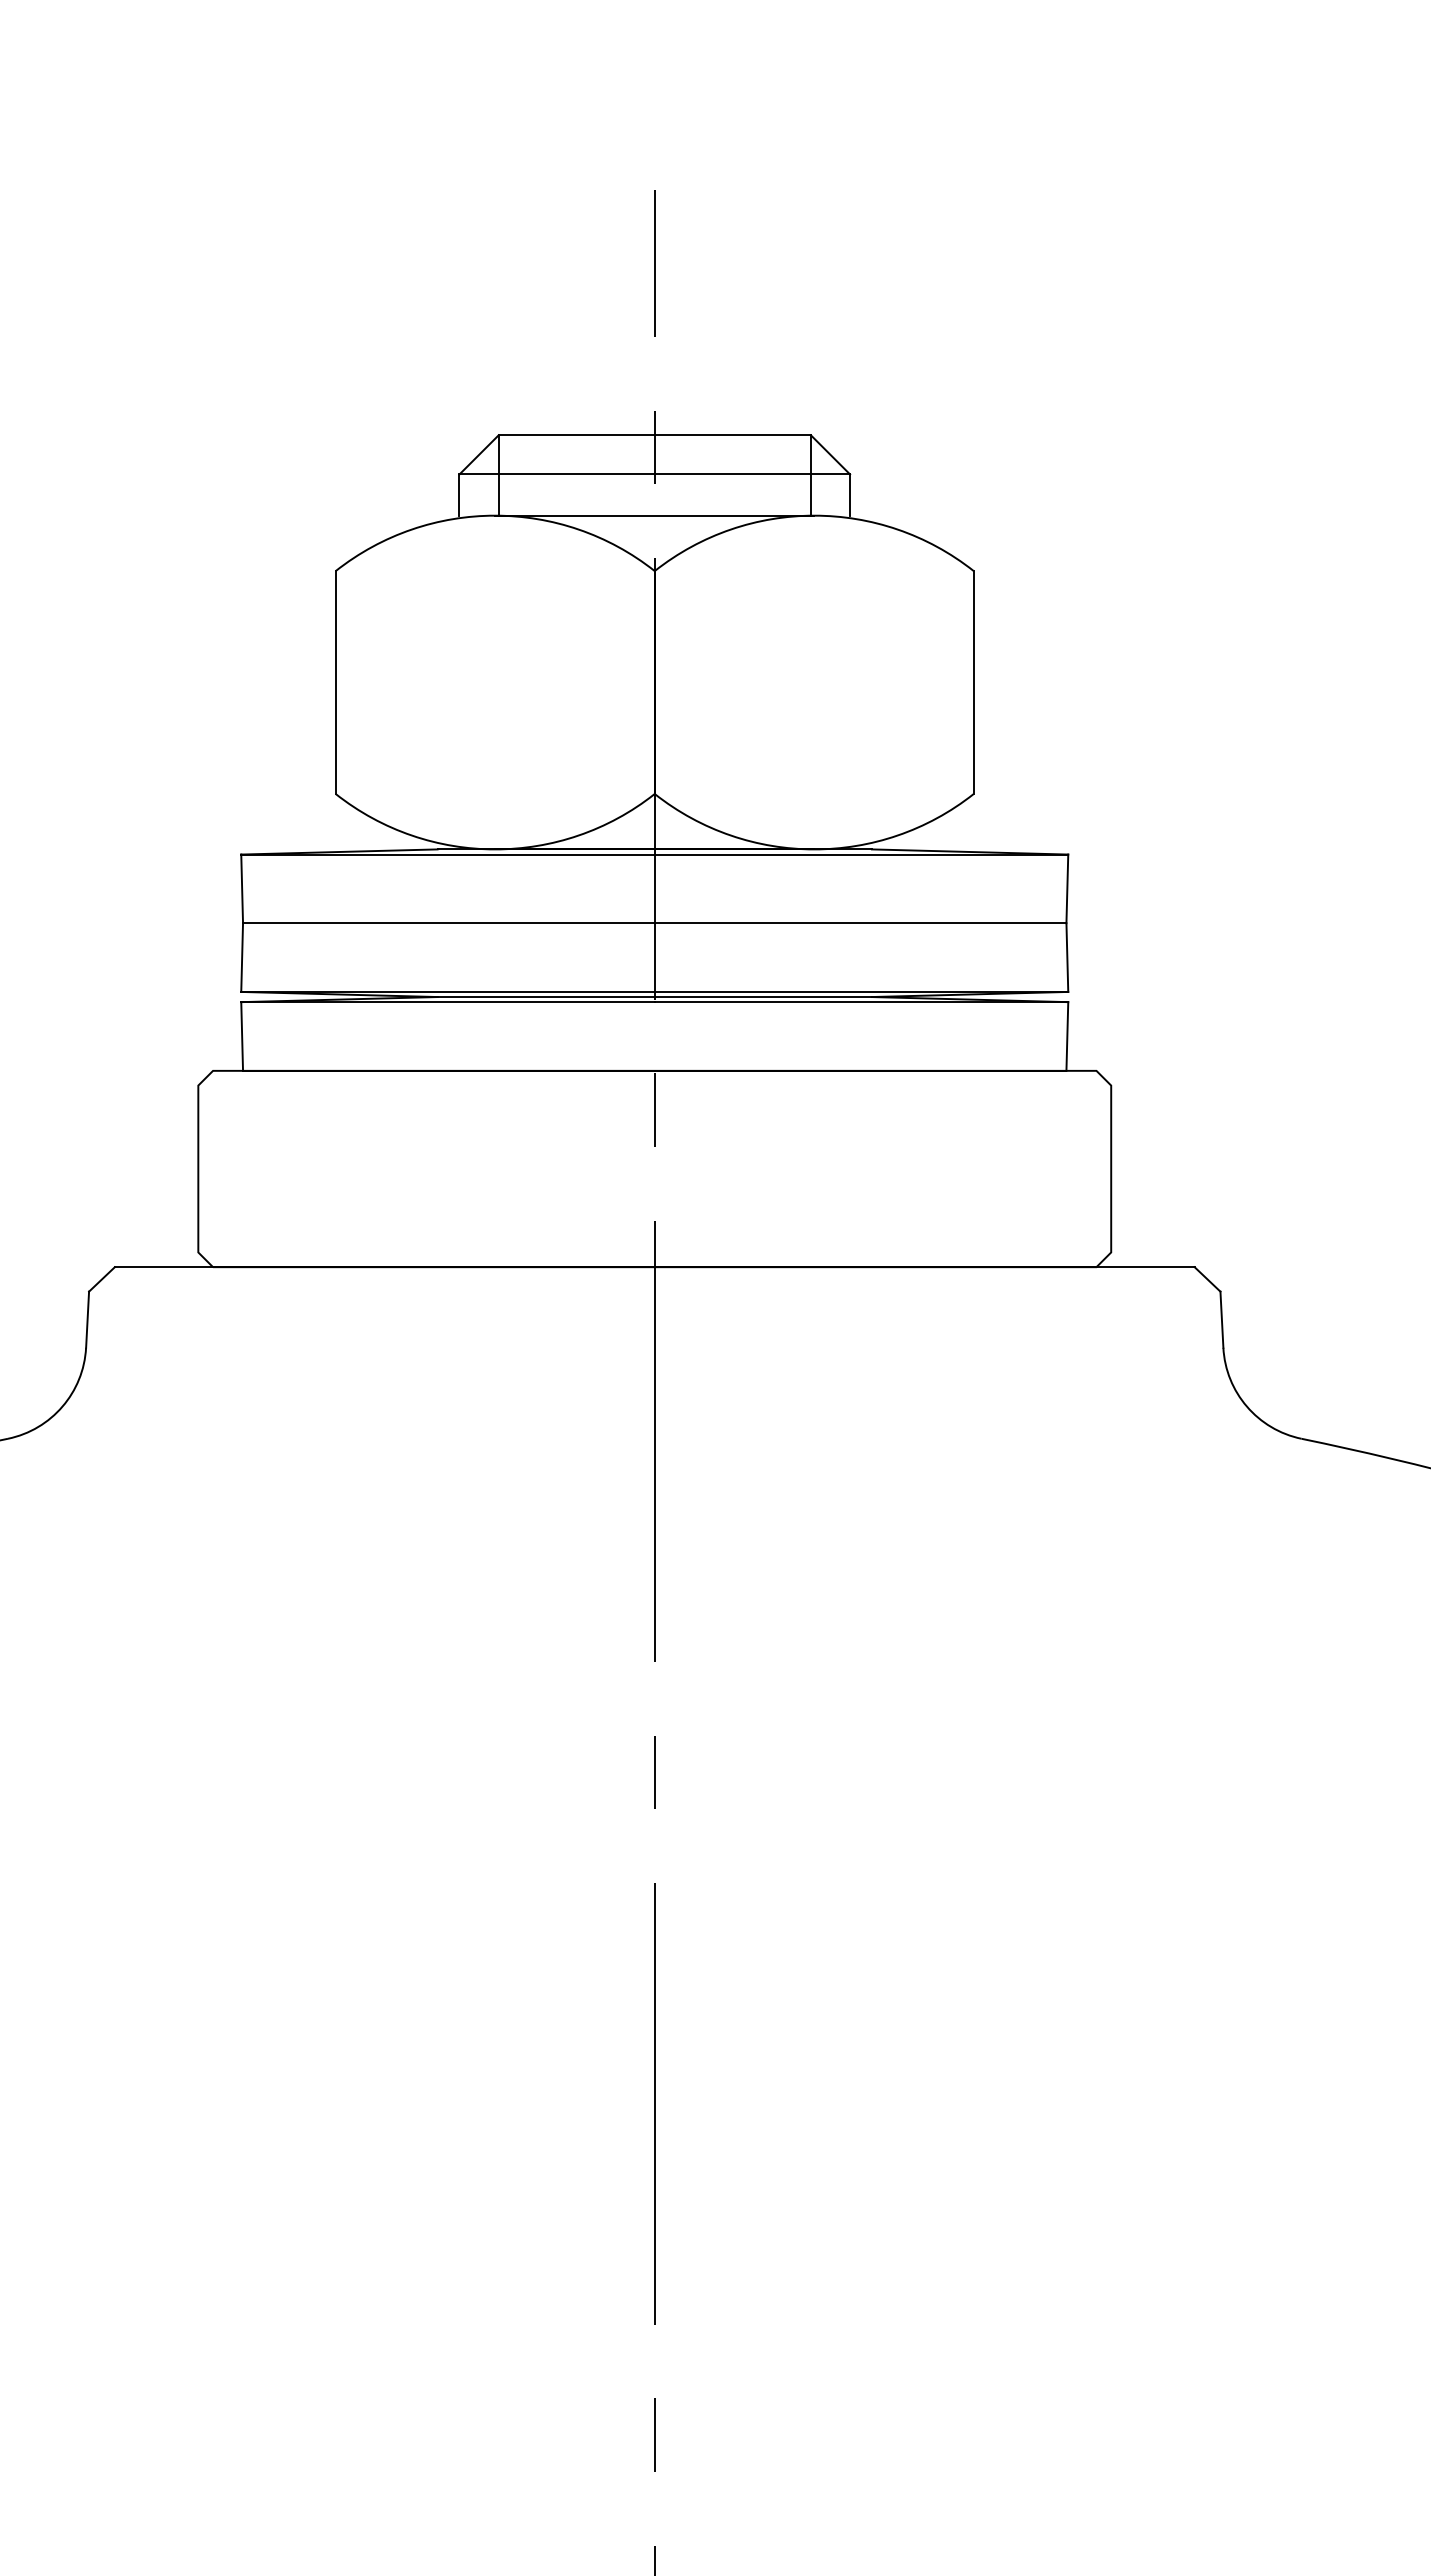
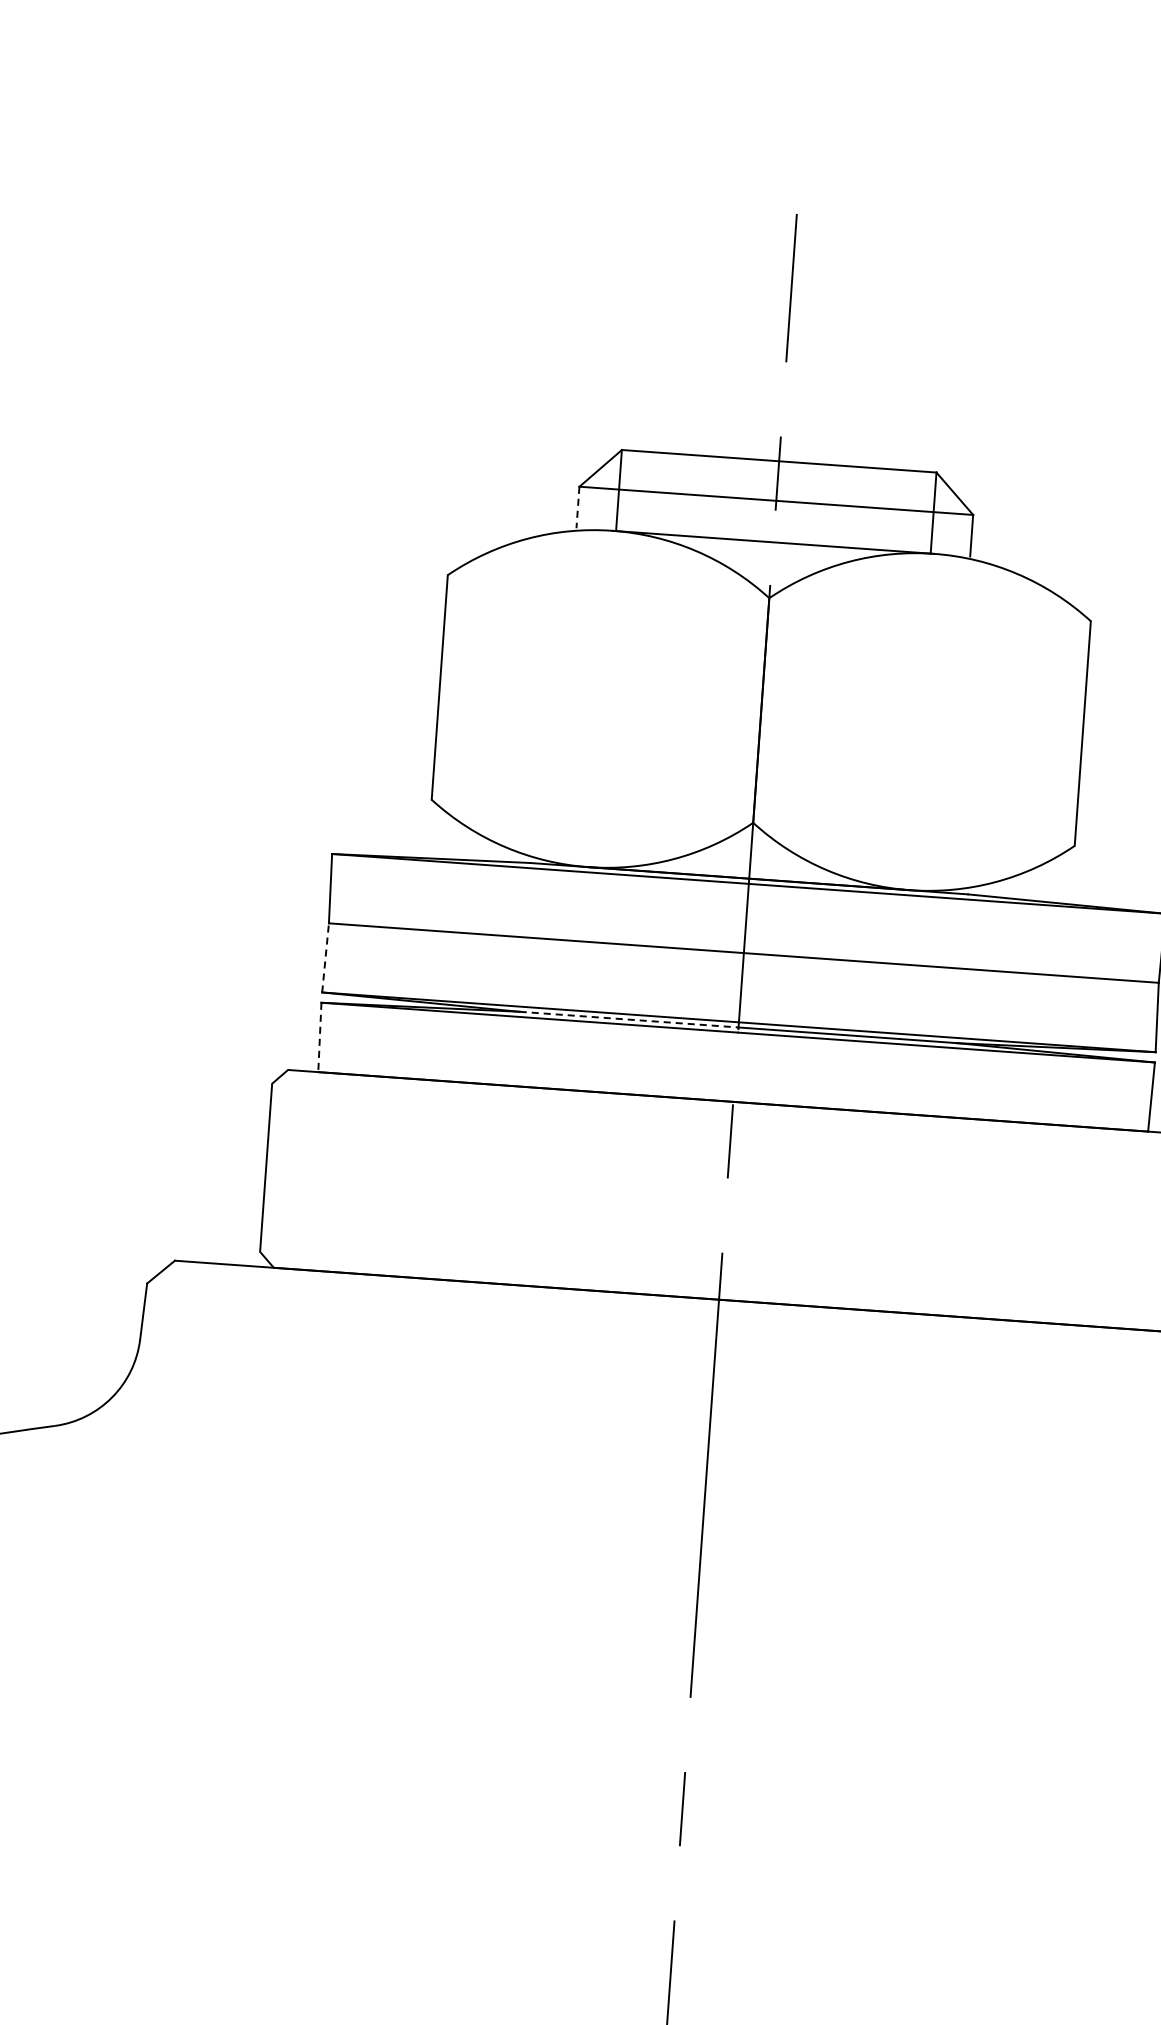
line: (459, 495) -> (578, 507), solid -> dashed
line: (242, 957) -> (325, 957), solid -> dashed
line: (546, 997) -> (629, 1020), solid -> dashed
line: (242, 1037) -> (320, 1038), solid -> dashed

